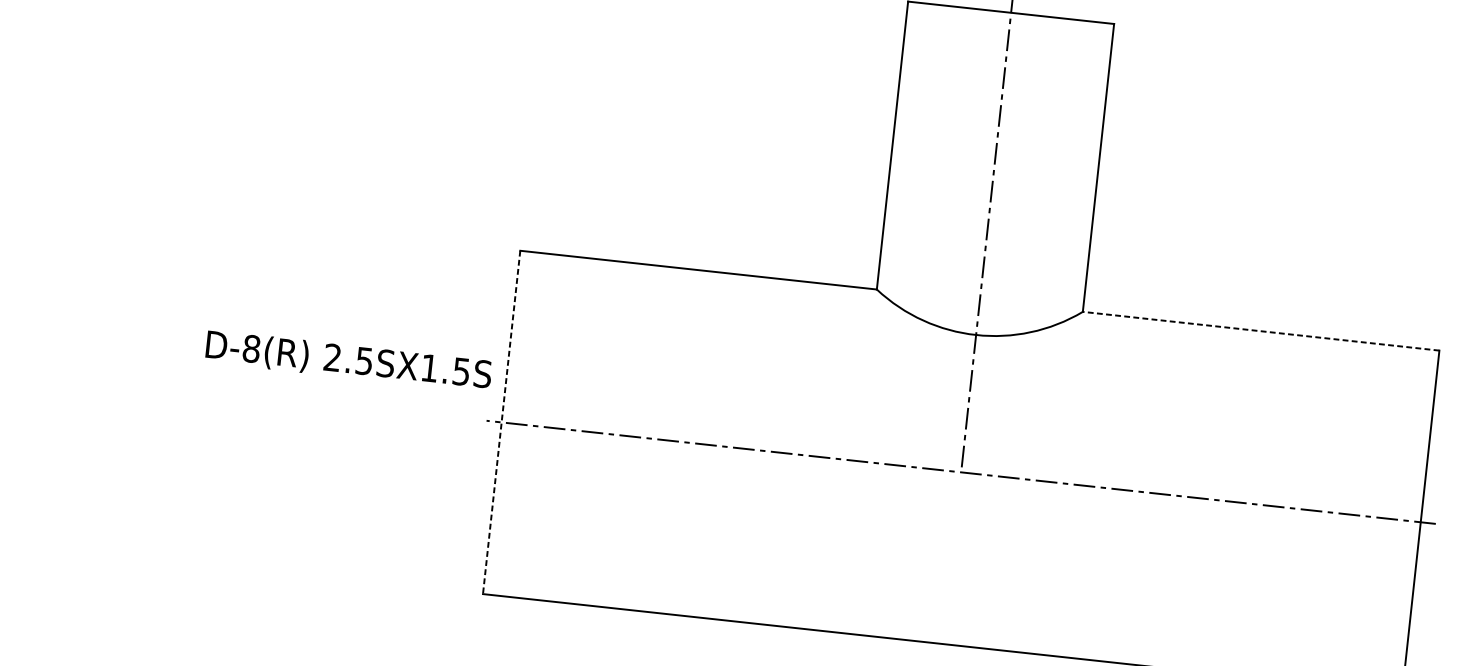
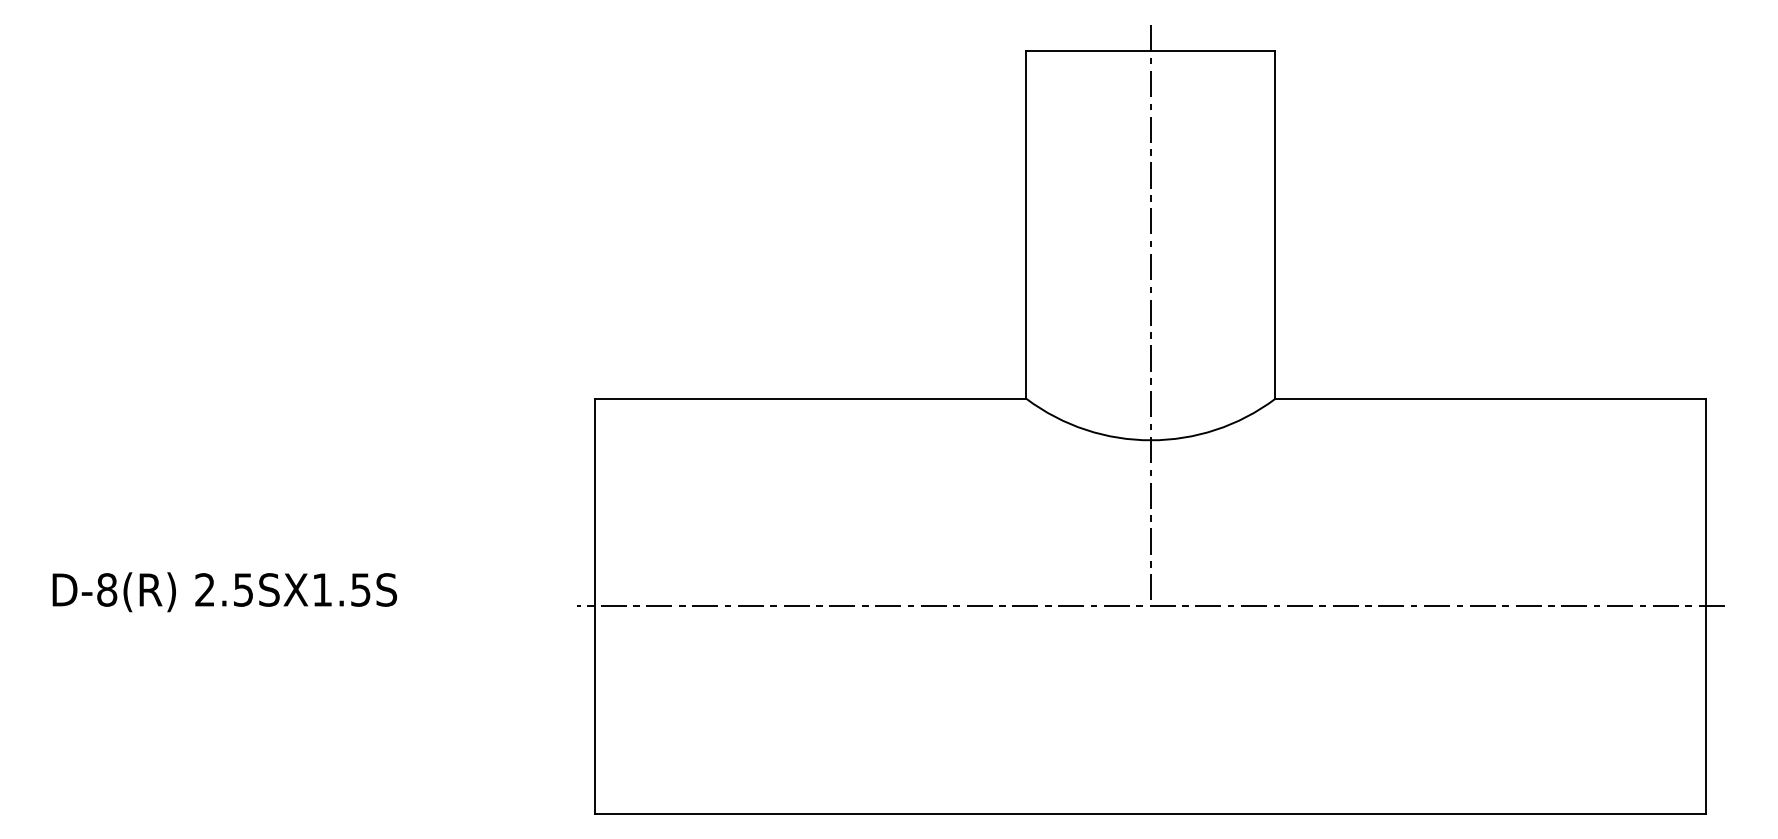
line: (1260, 330) -> (1490, 398), dashed -> solid
text: (348, 361) -> (224, 592), moved
line: (501, 422) -> (595, 606), dashed -> solid

